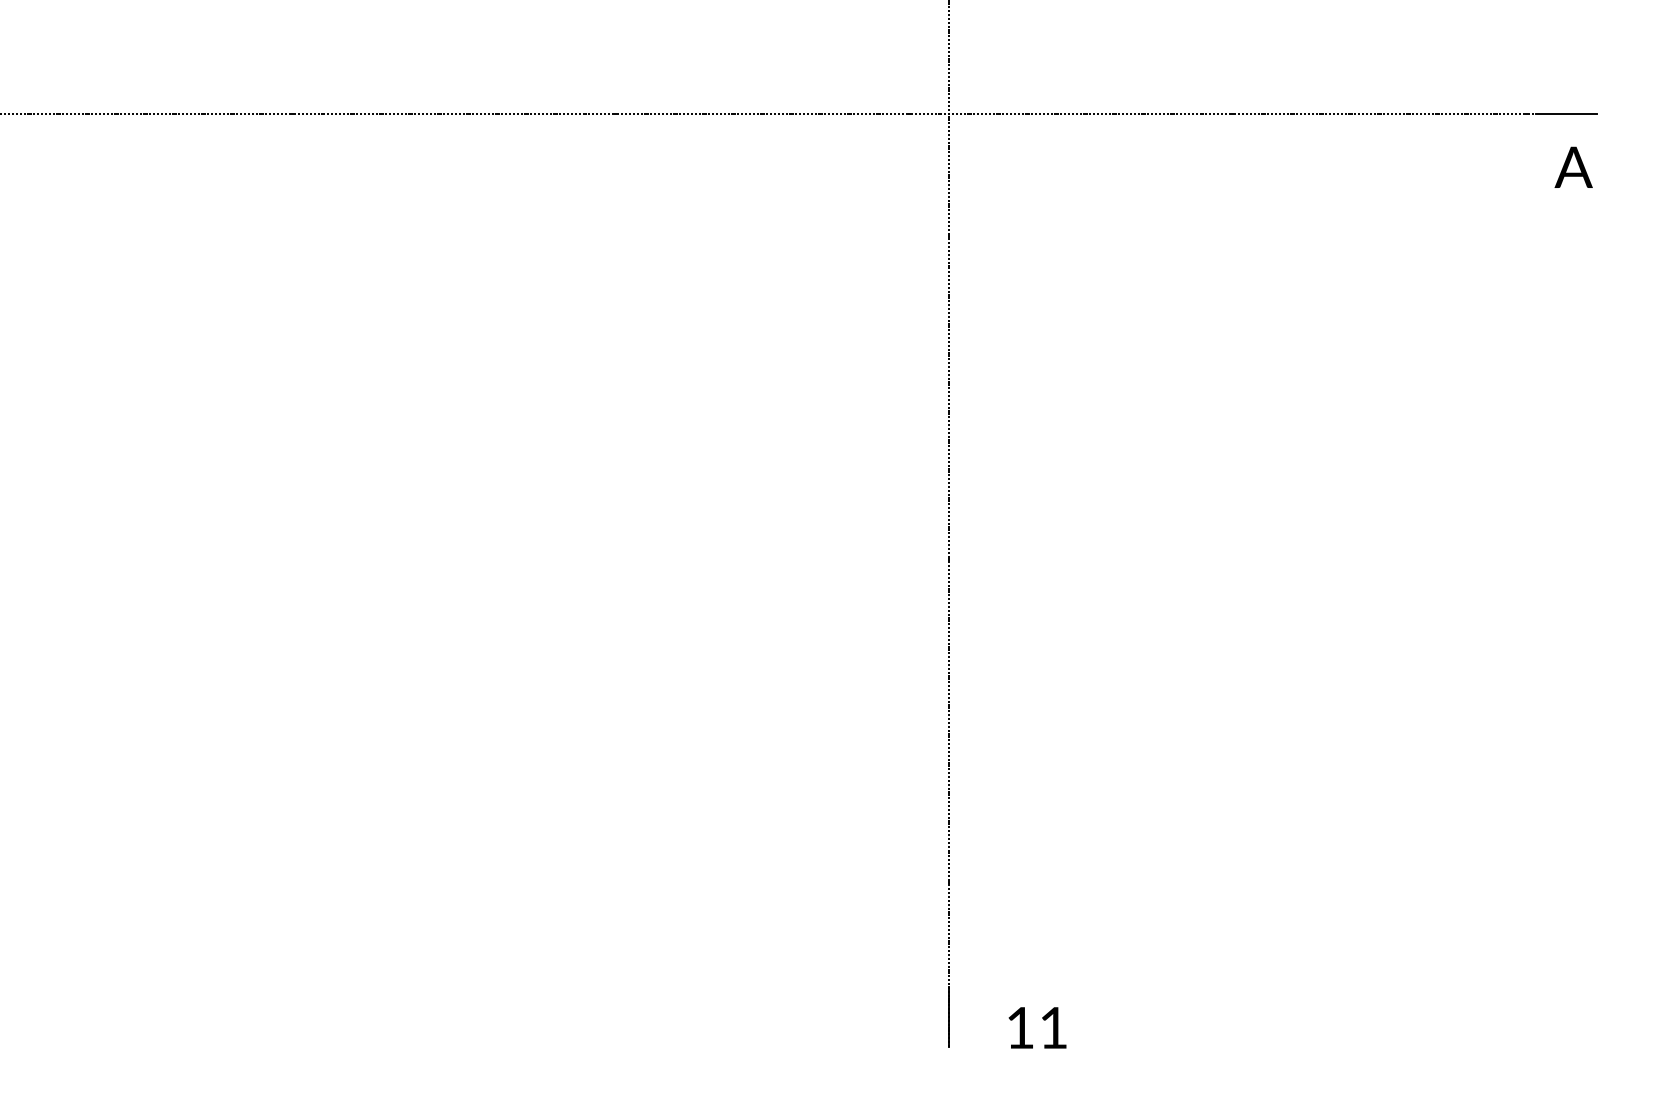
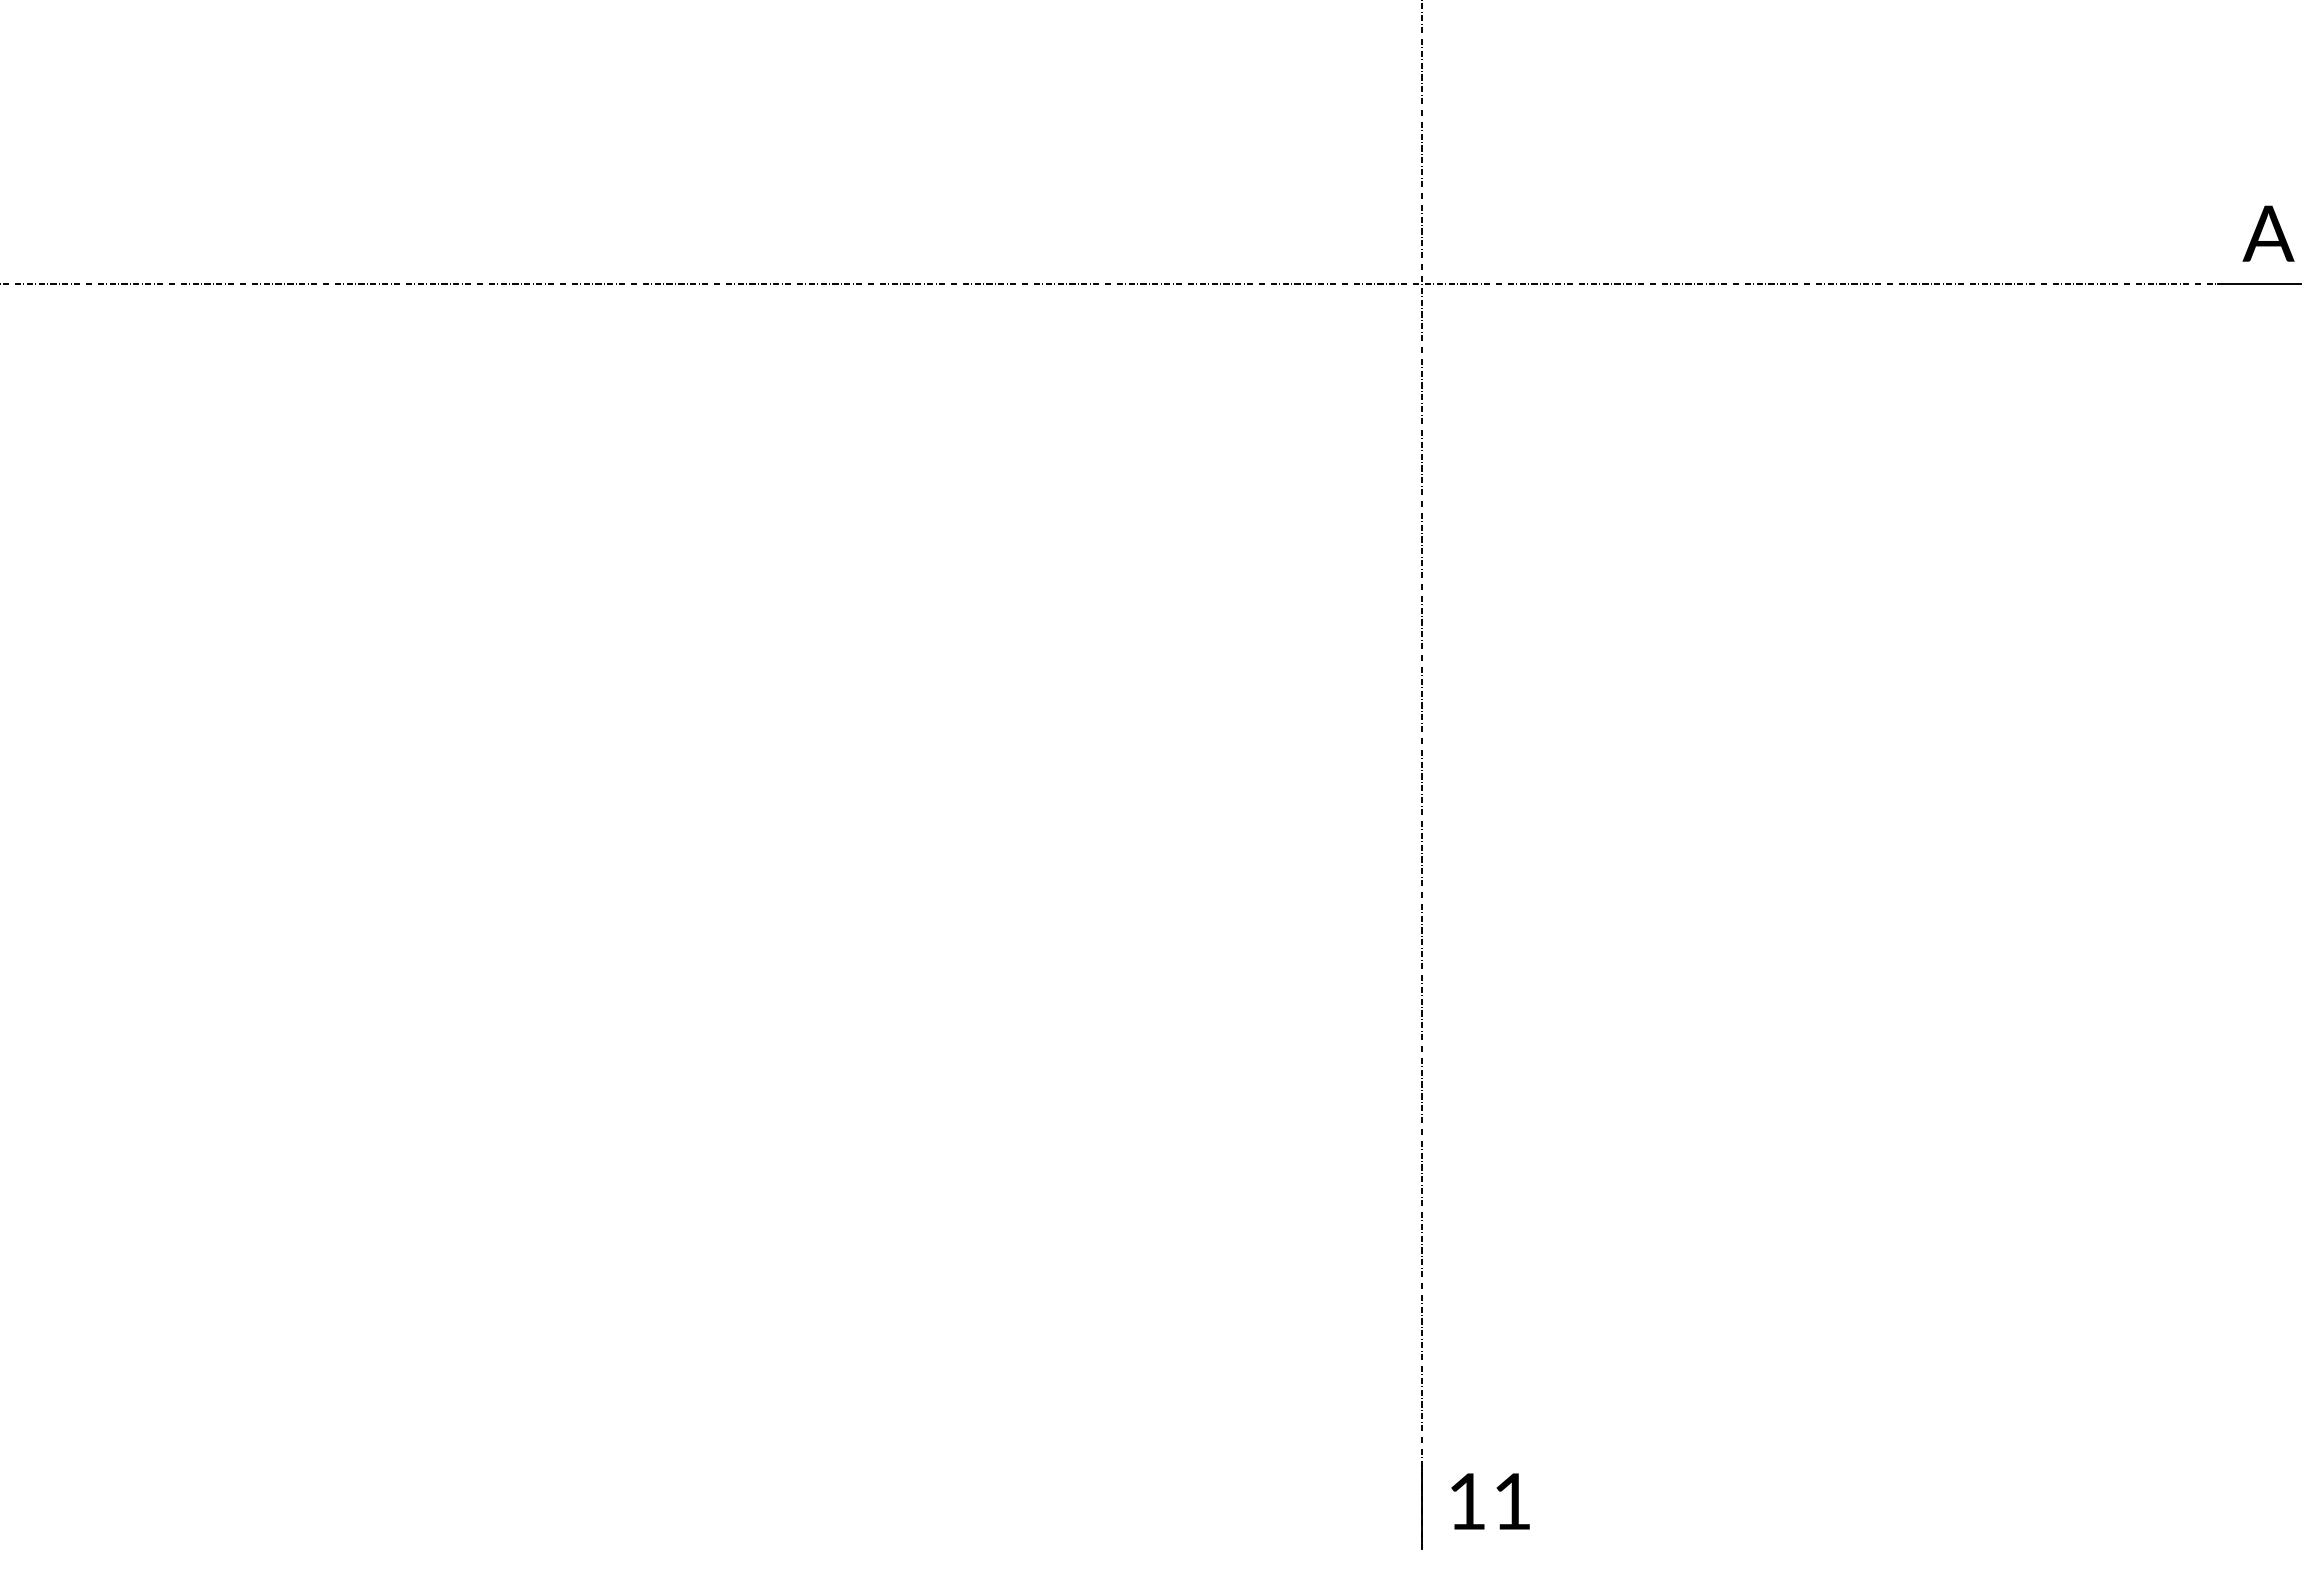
text: (1573, 167) -> (2268, 233), moved
text: (1037, 1027) -> (1490, 1501), moved

